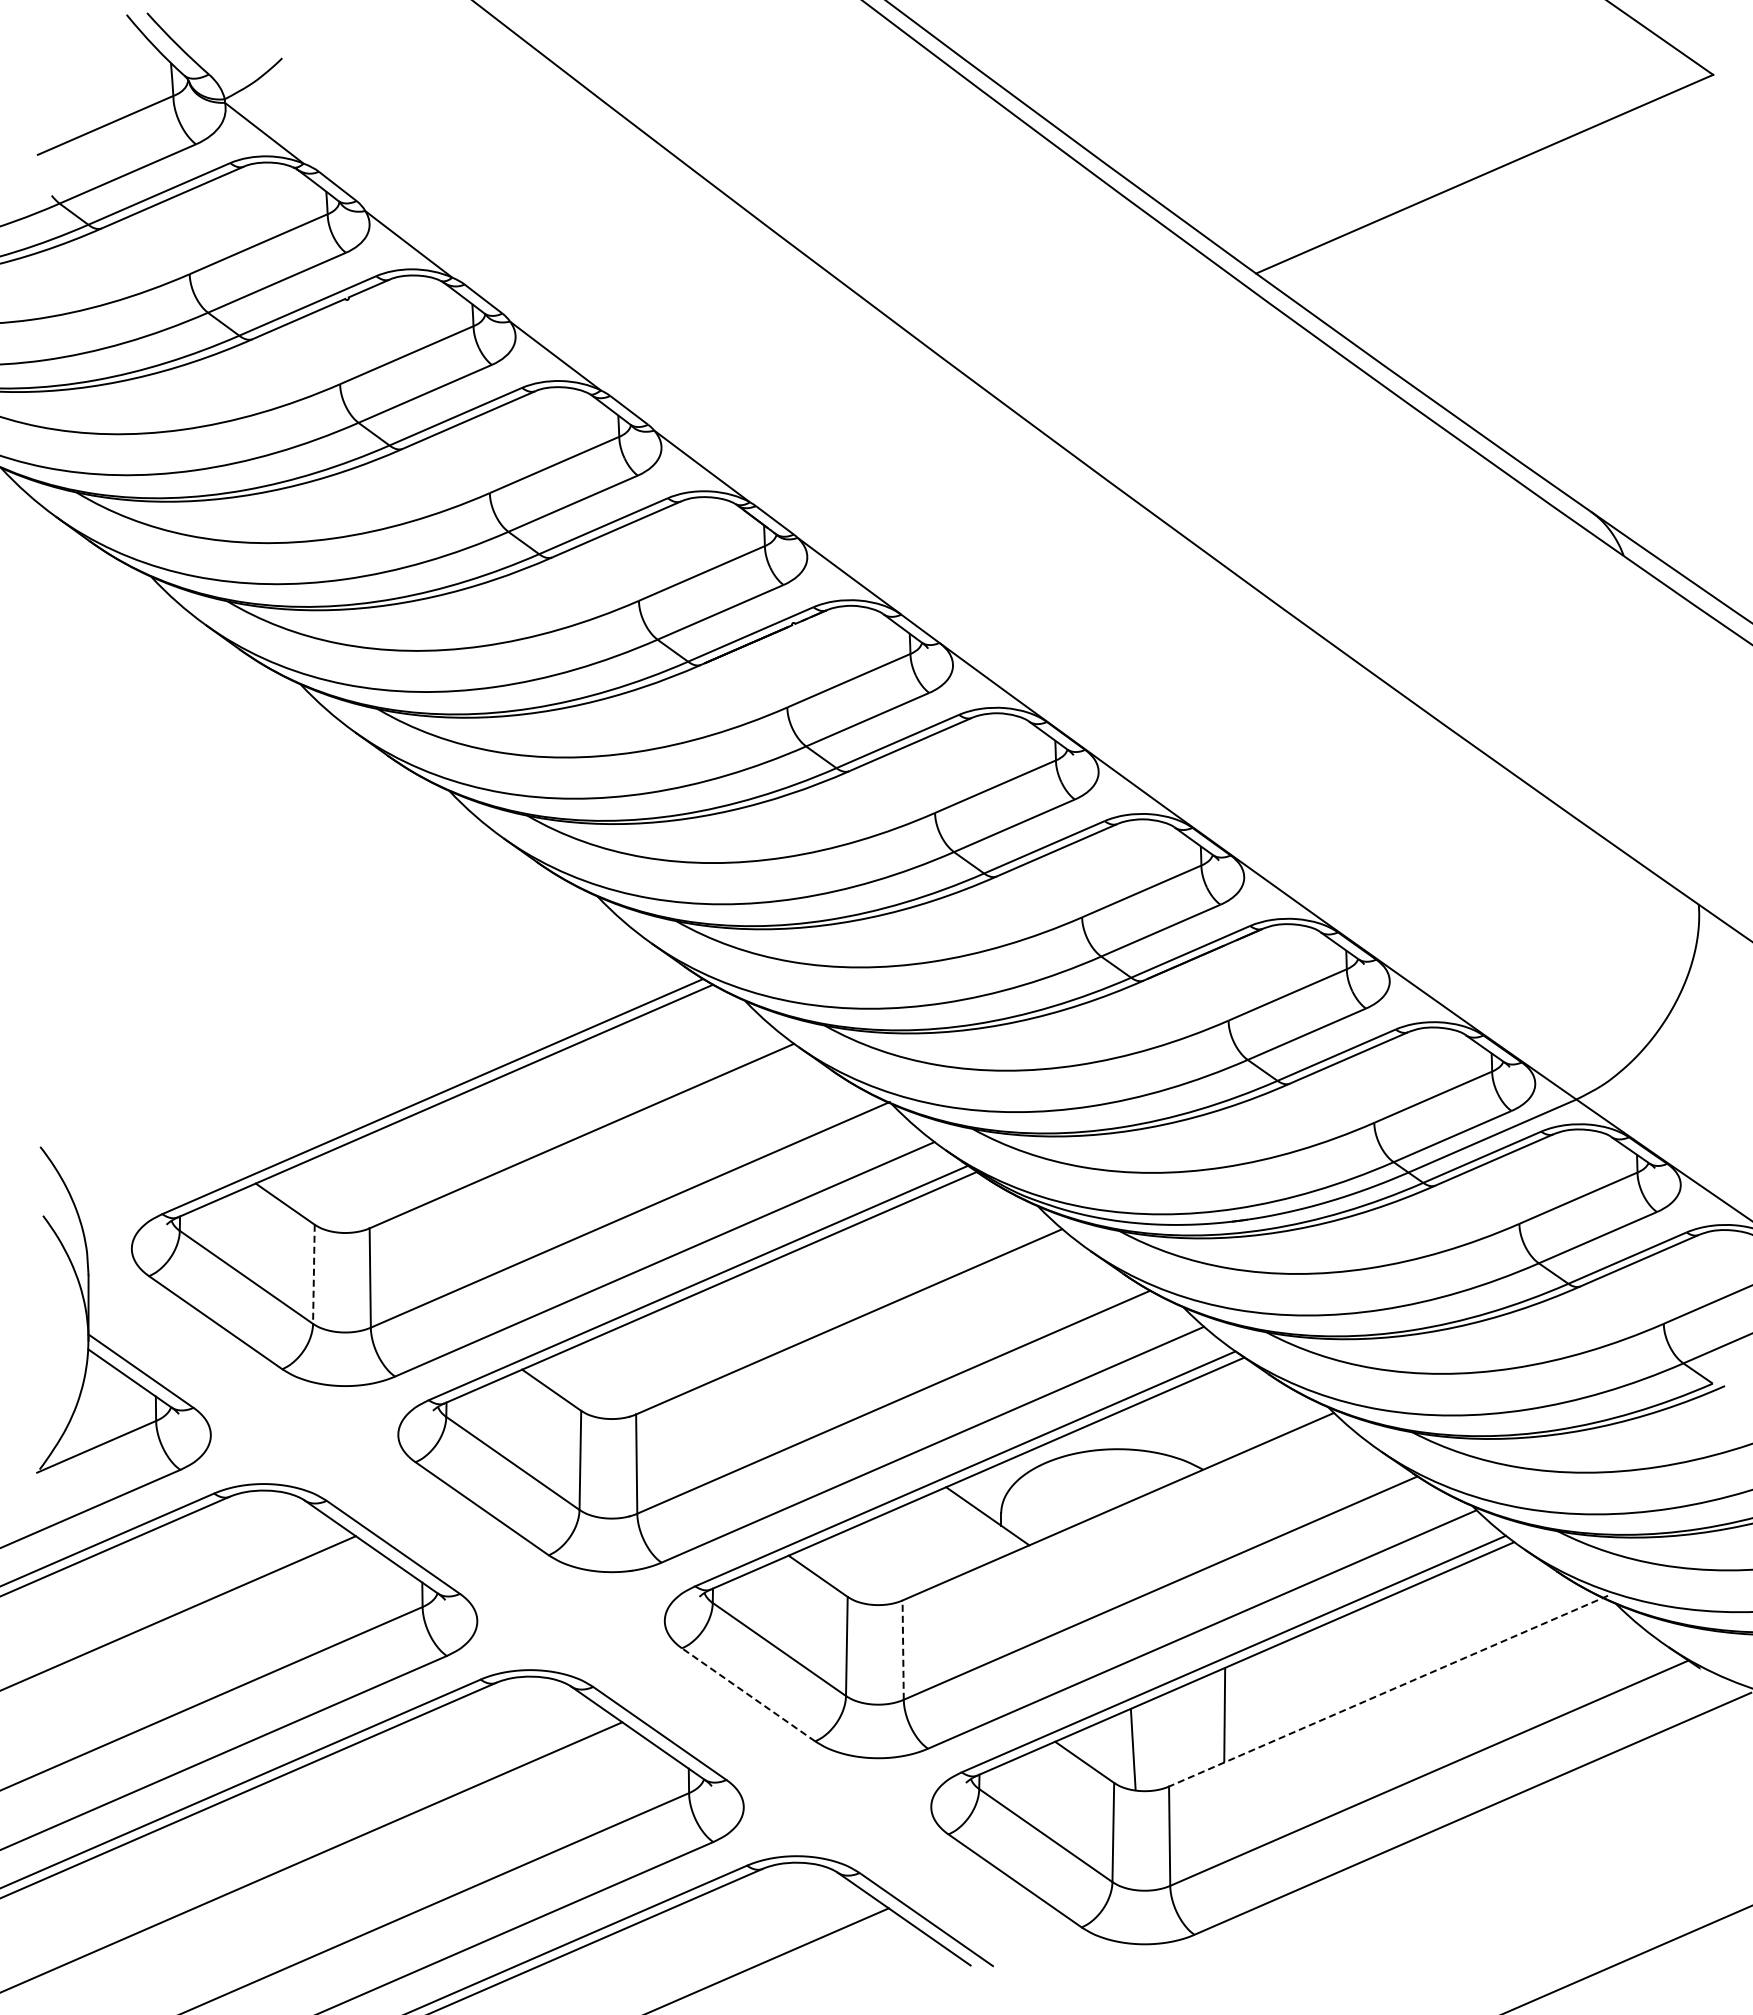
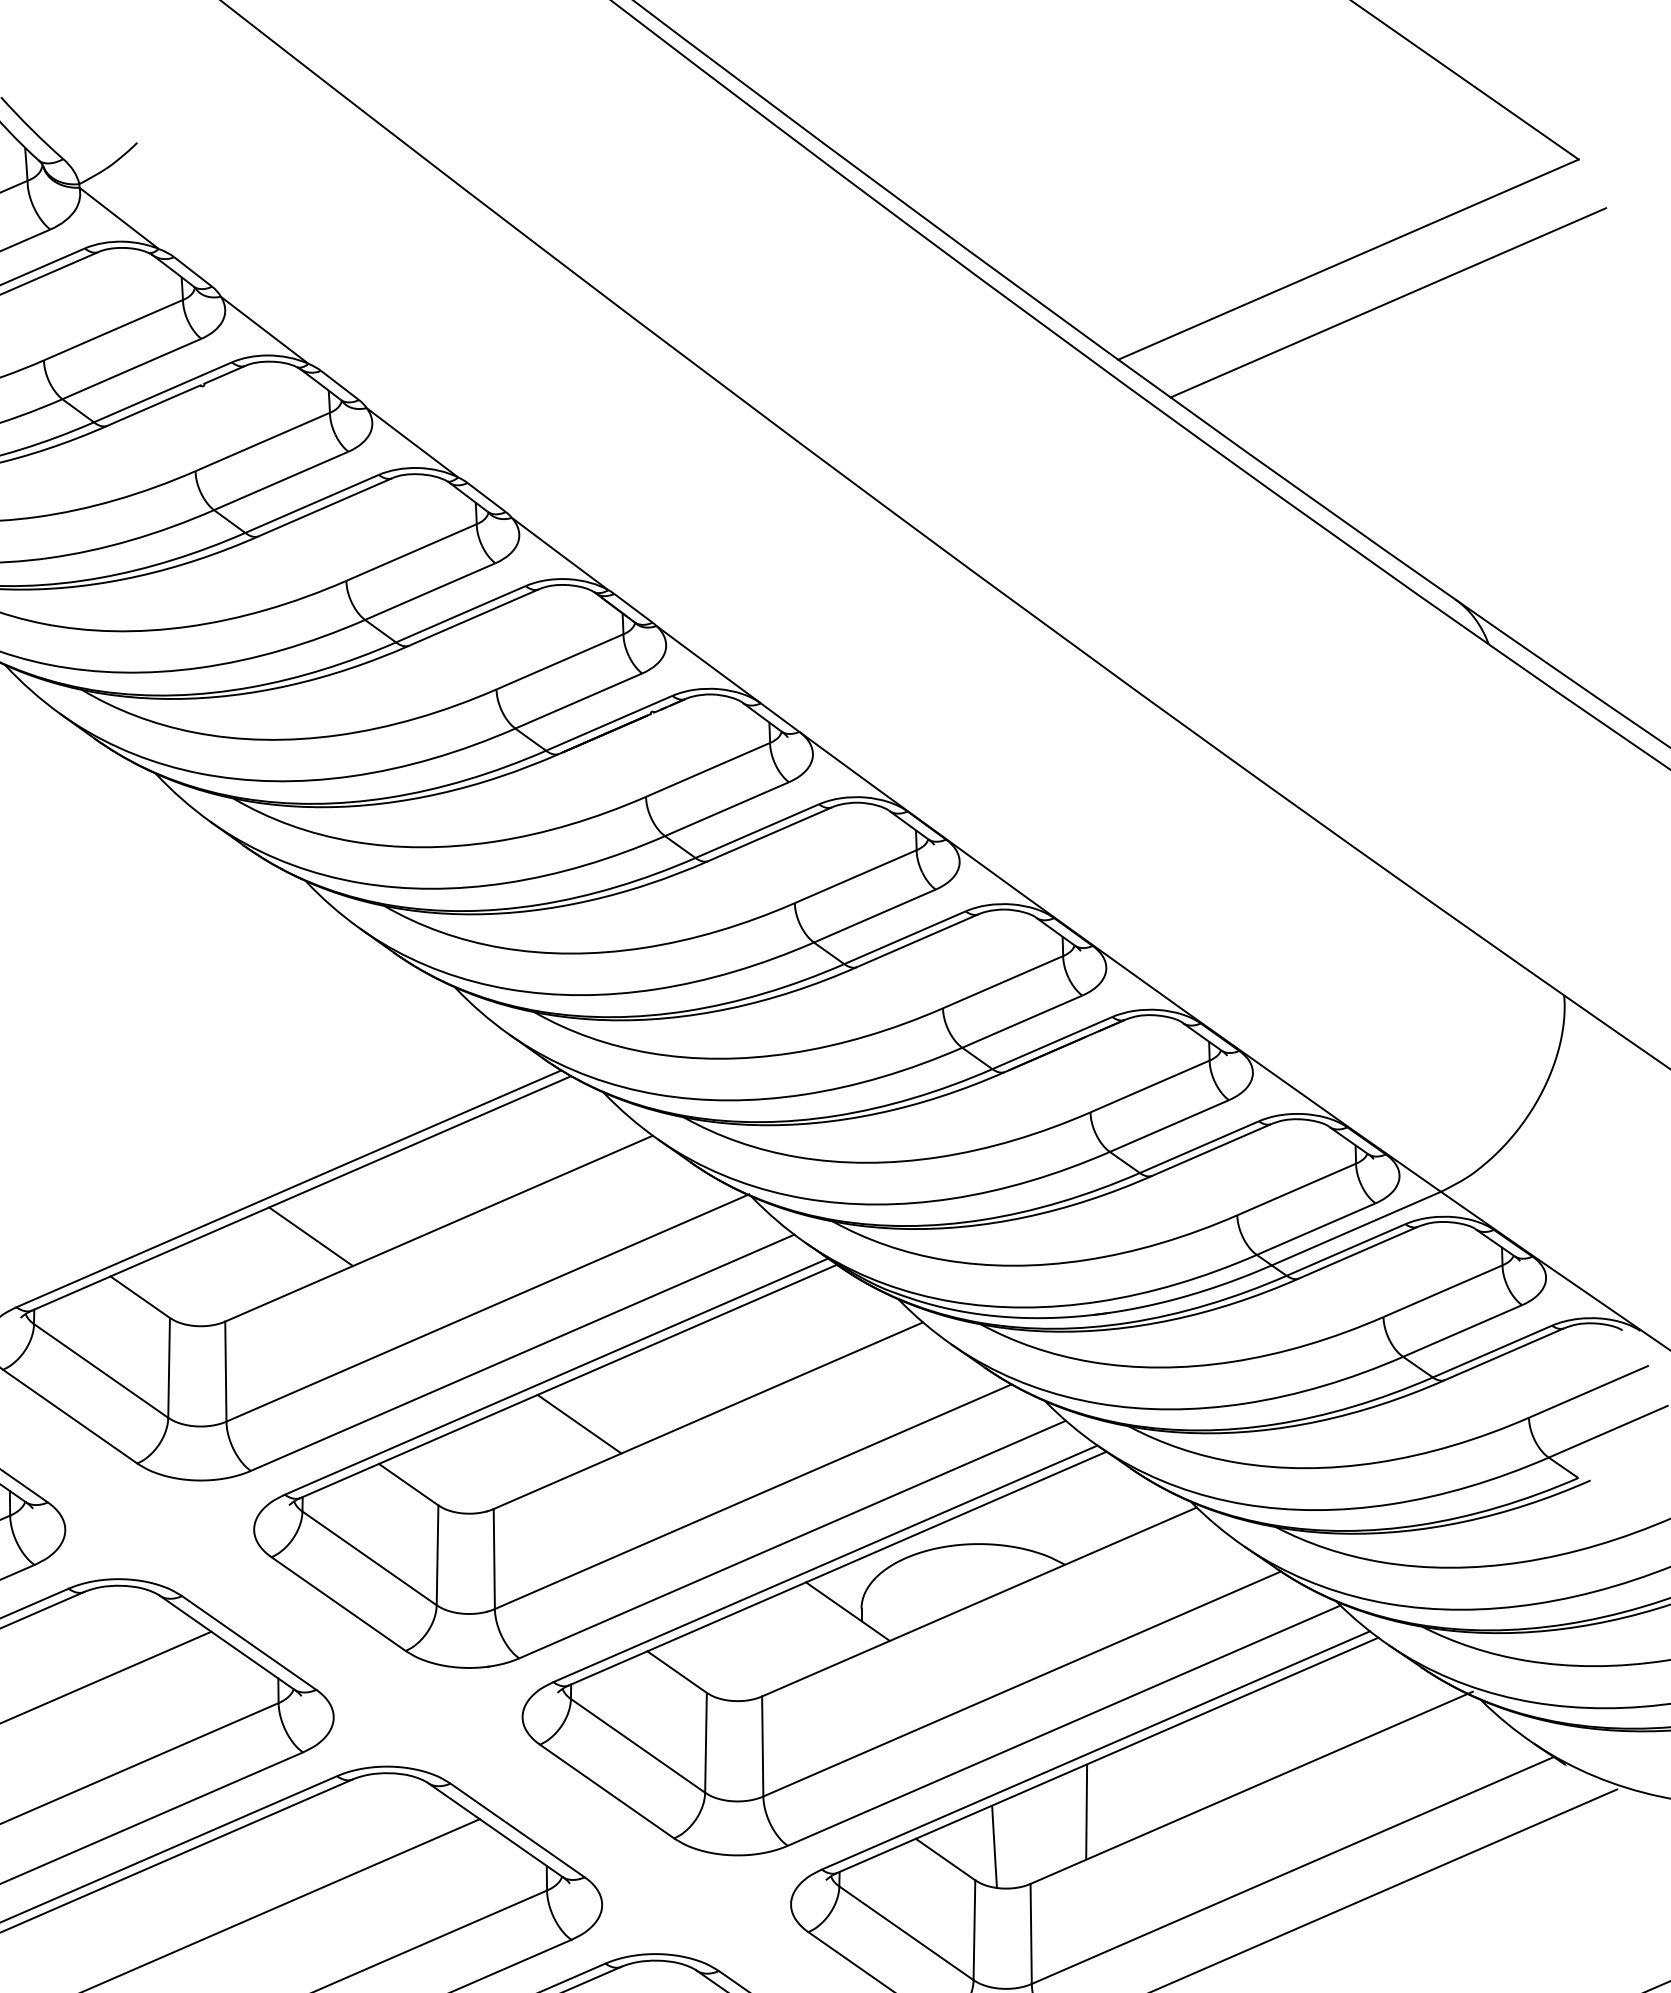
line: (1524, 217) -> (1388, 303), added
line: (454, 1144) -> (310, 1237), added
line: (313, 1274) -> (168, 1368), dashed -> solid
line: (720, 1330) -> (578, 1424), added
line: (903, 1650) -> (763, 1746), dashed -> solid
line: (1388, 1691) -> (1251, 1788), dashed -> solid
line: (748, 1694) -> (606, 1791), dashed -> solid

